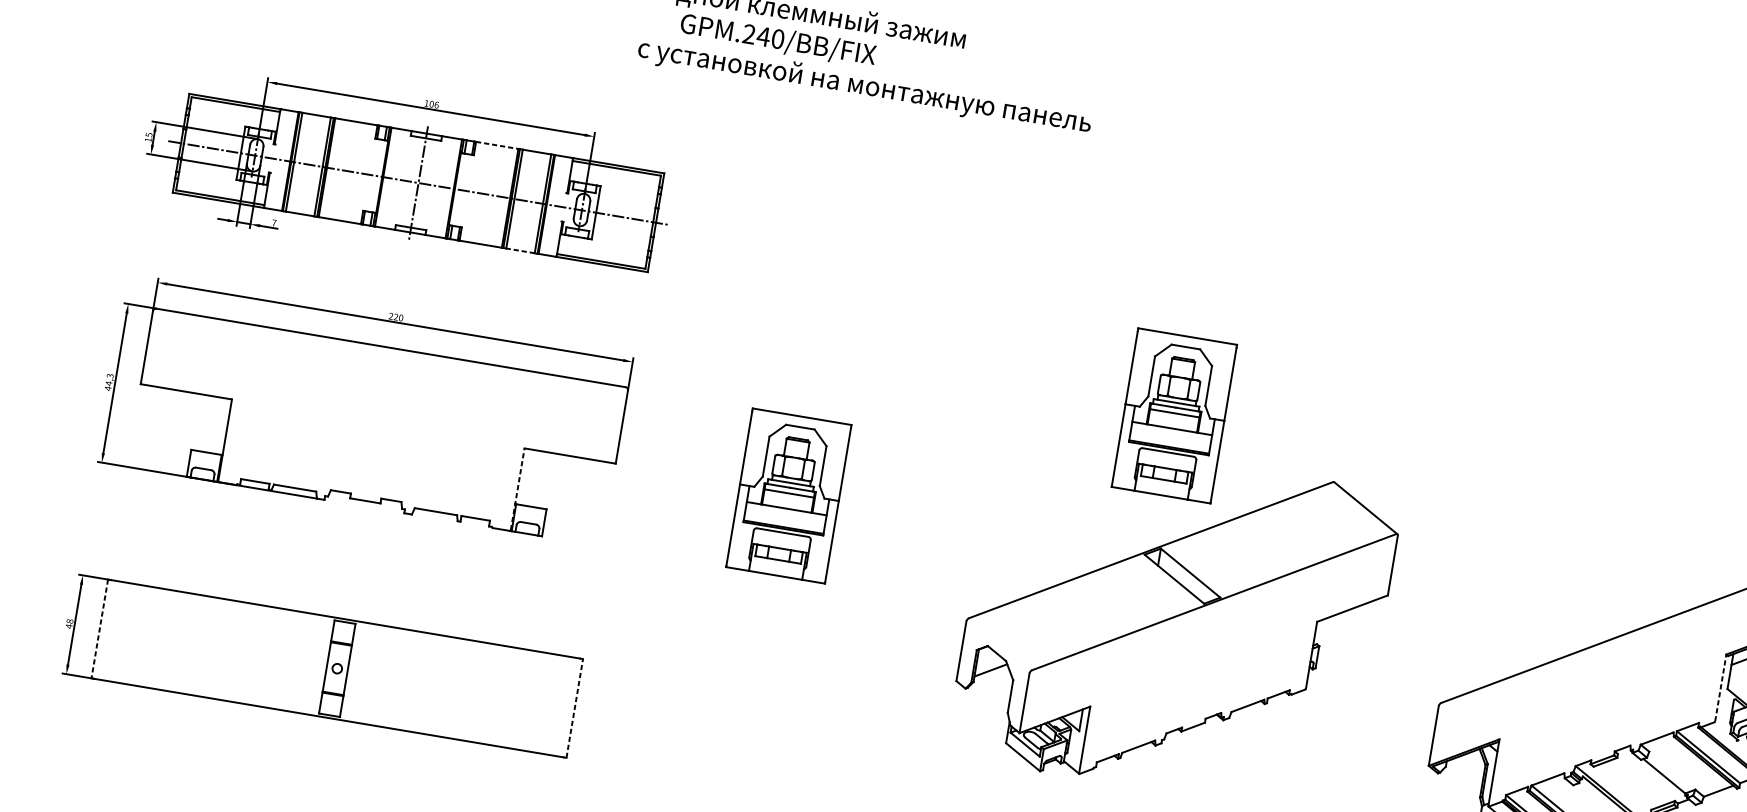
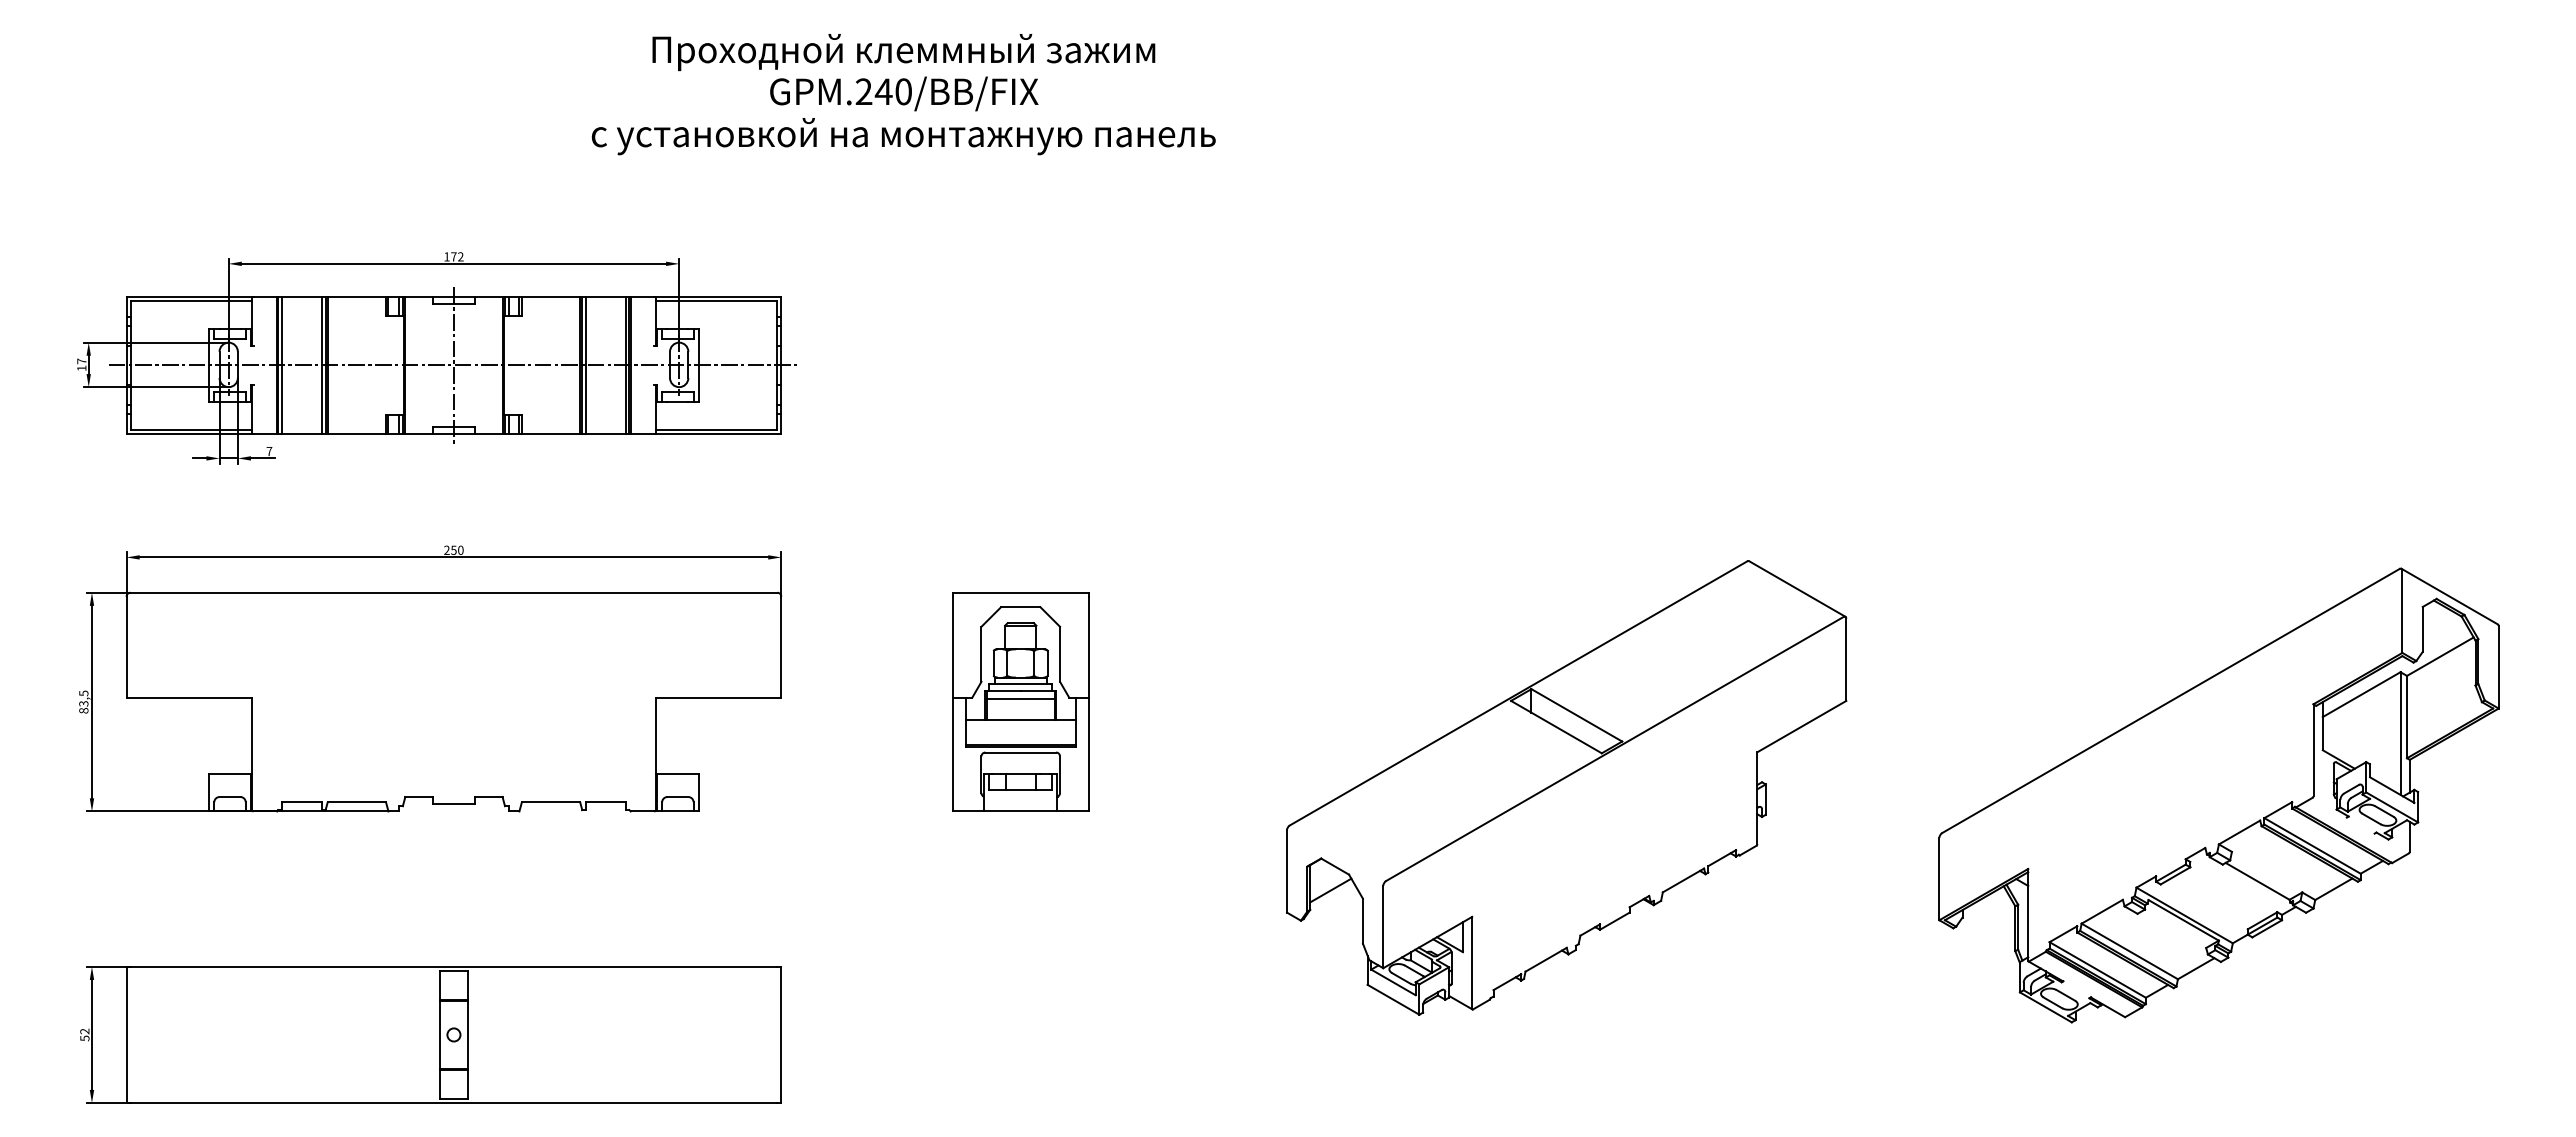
text: (864, 86) -> (903, 136), moved
text: (434, 104) -> (457, 256), 106 -> 172
text: (148, 134) -> (81, 361), 15 -> 17
line: (497, 145) -> (551, 297), dashed -> solid
line: (520, 250) -> (605, 433), dashed -> solid
text: (395, 316) -> (453, 549), 220 -> 250
text: (109, 381) -> (83, 701), 44,3 -> 83,5
part: (1174, 415) -> (1519, 507), removed
line: (517, 489) -> (655, 753), dashed -> solid
text: (69, 623) -> (84, 1034), 48 -> 52
line: (99, 629) -> (126, 1035), dashed -> solid
line: (1720, 688) -> (2313, 750), dashed -> solid
line: (574, 708) -> (781, 1034), dashed -> solid

